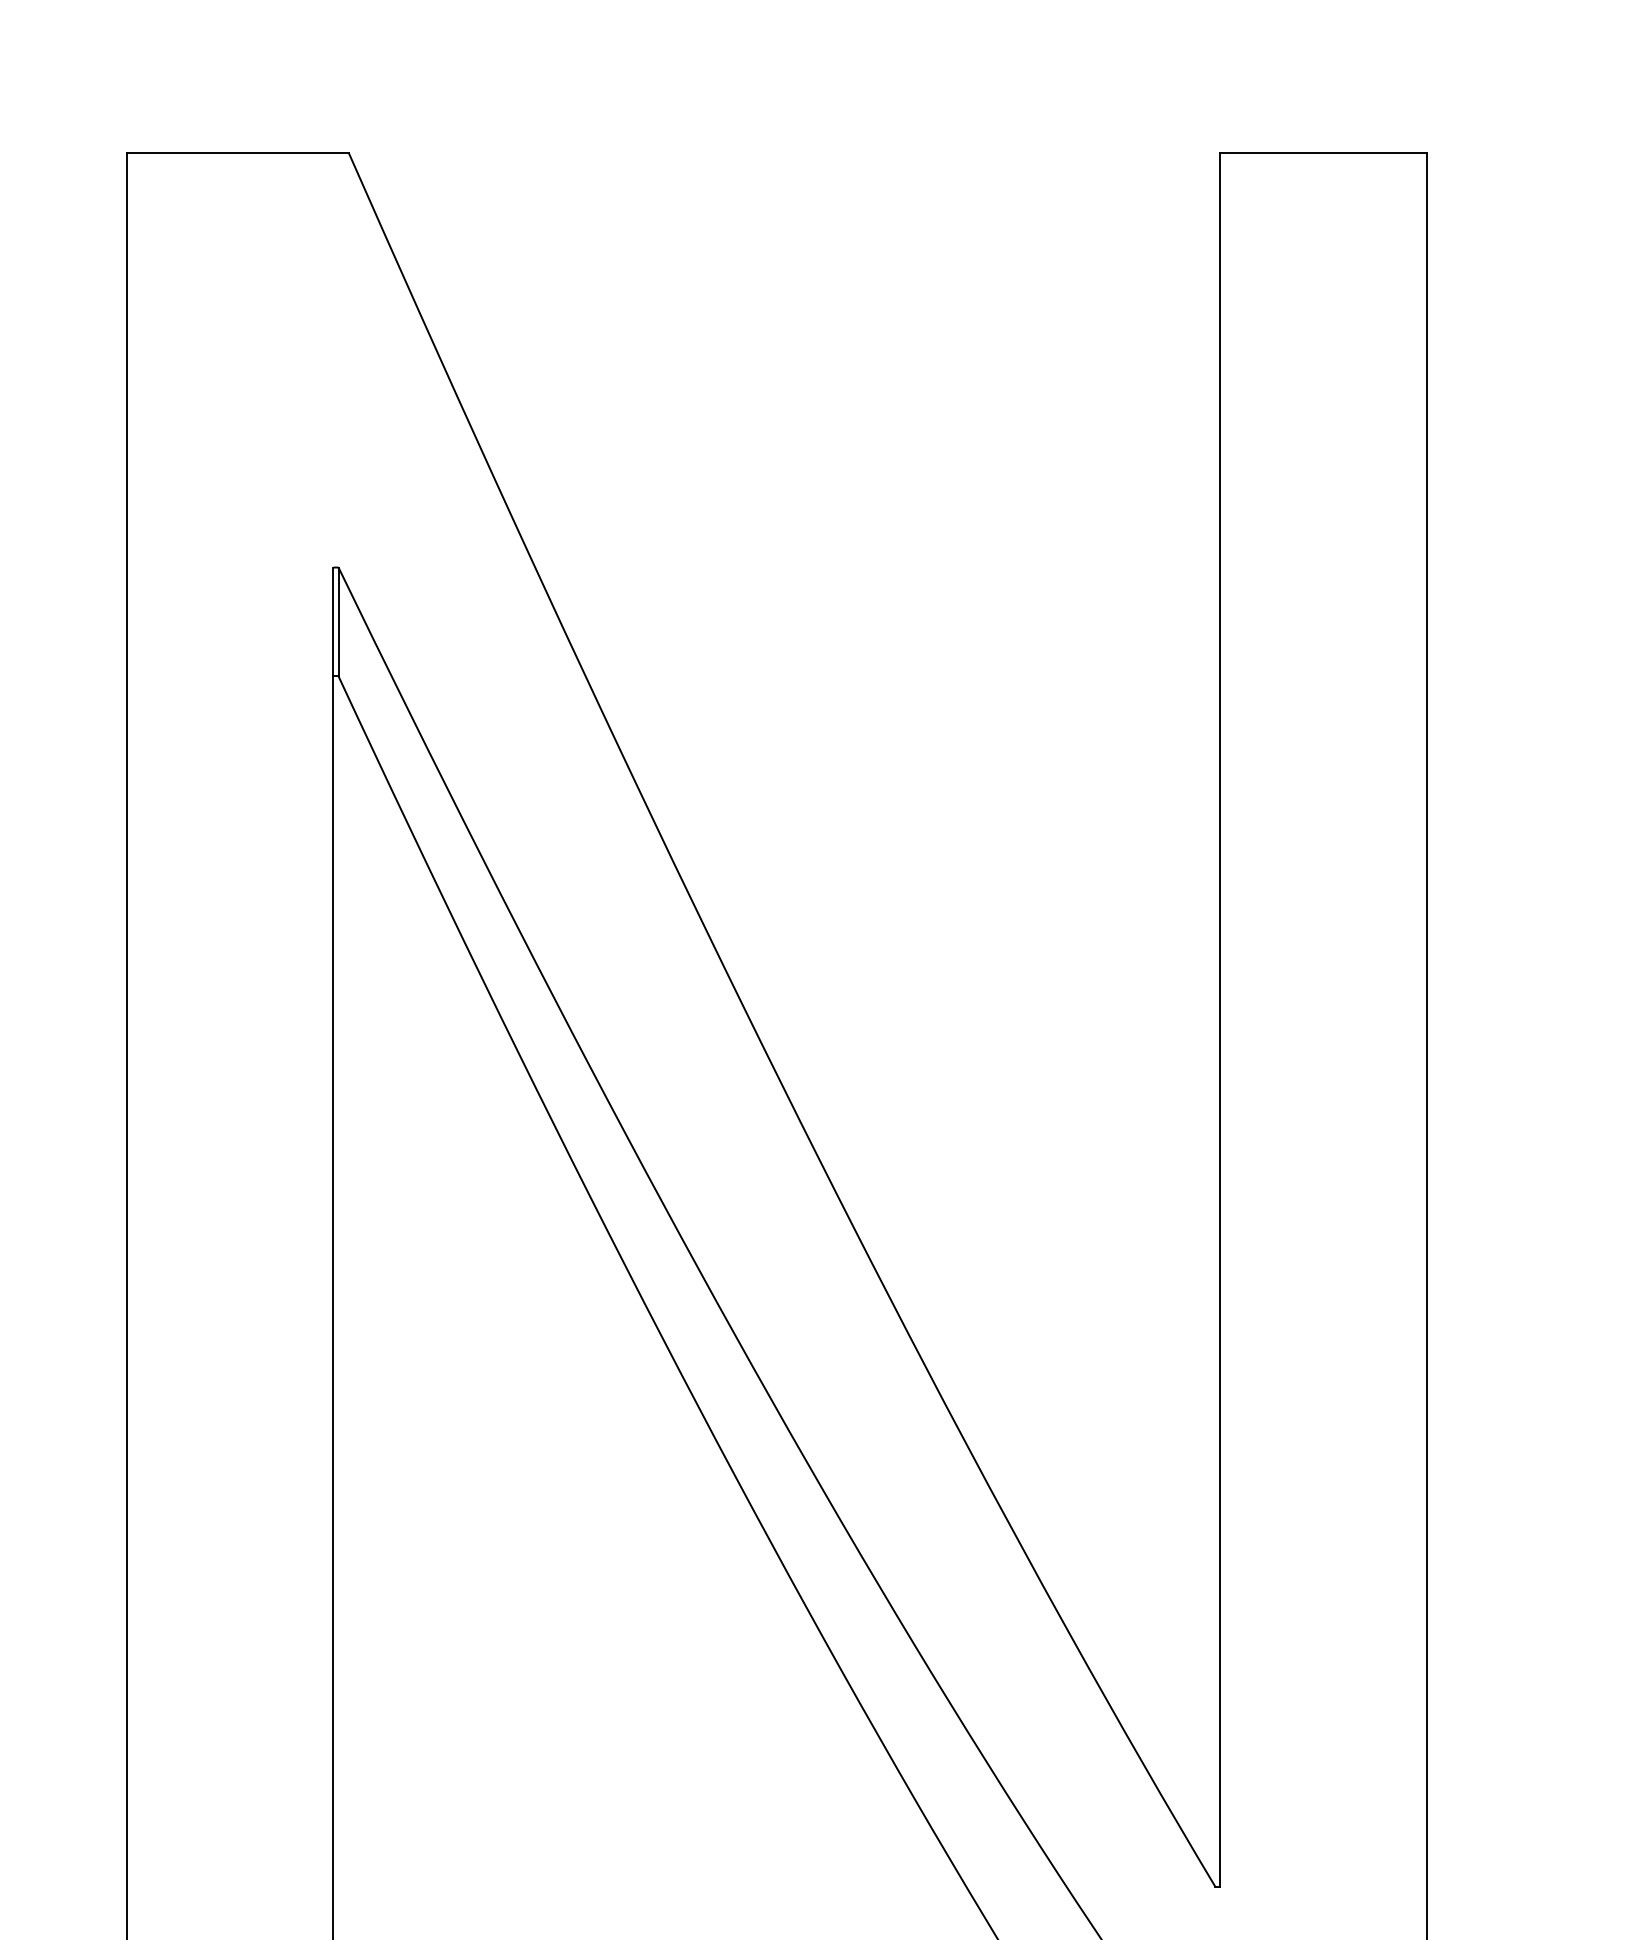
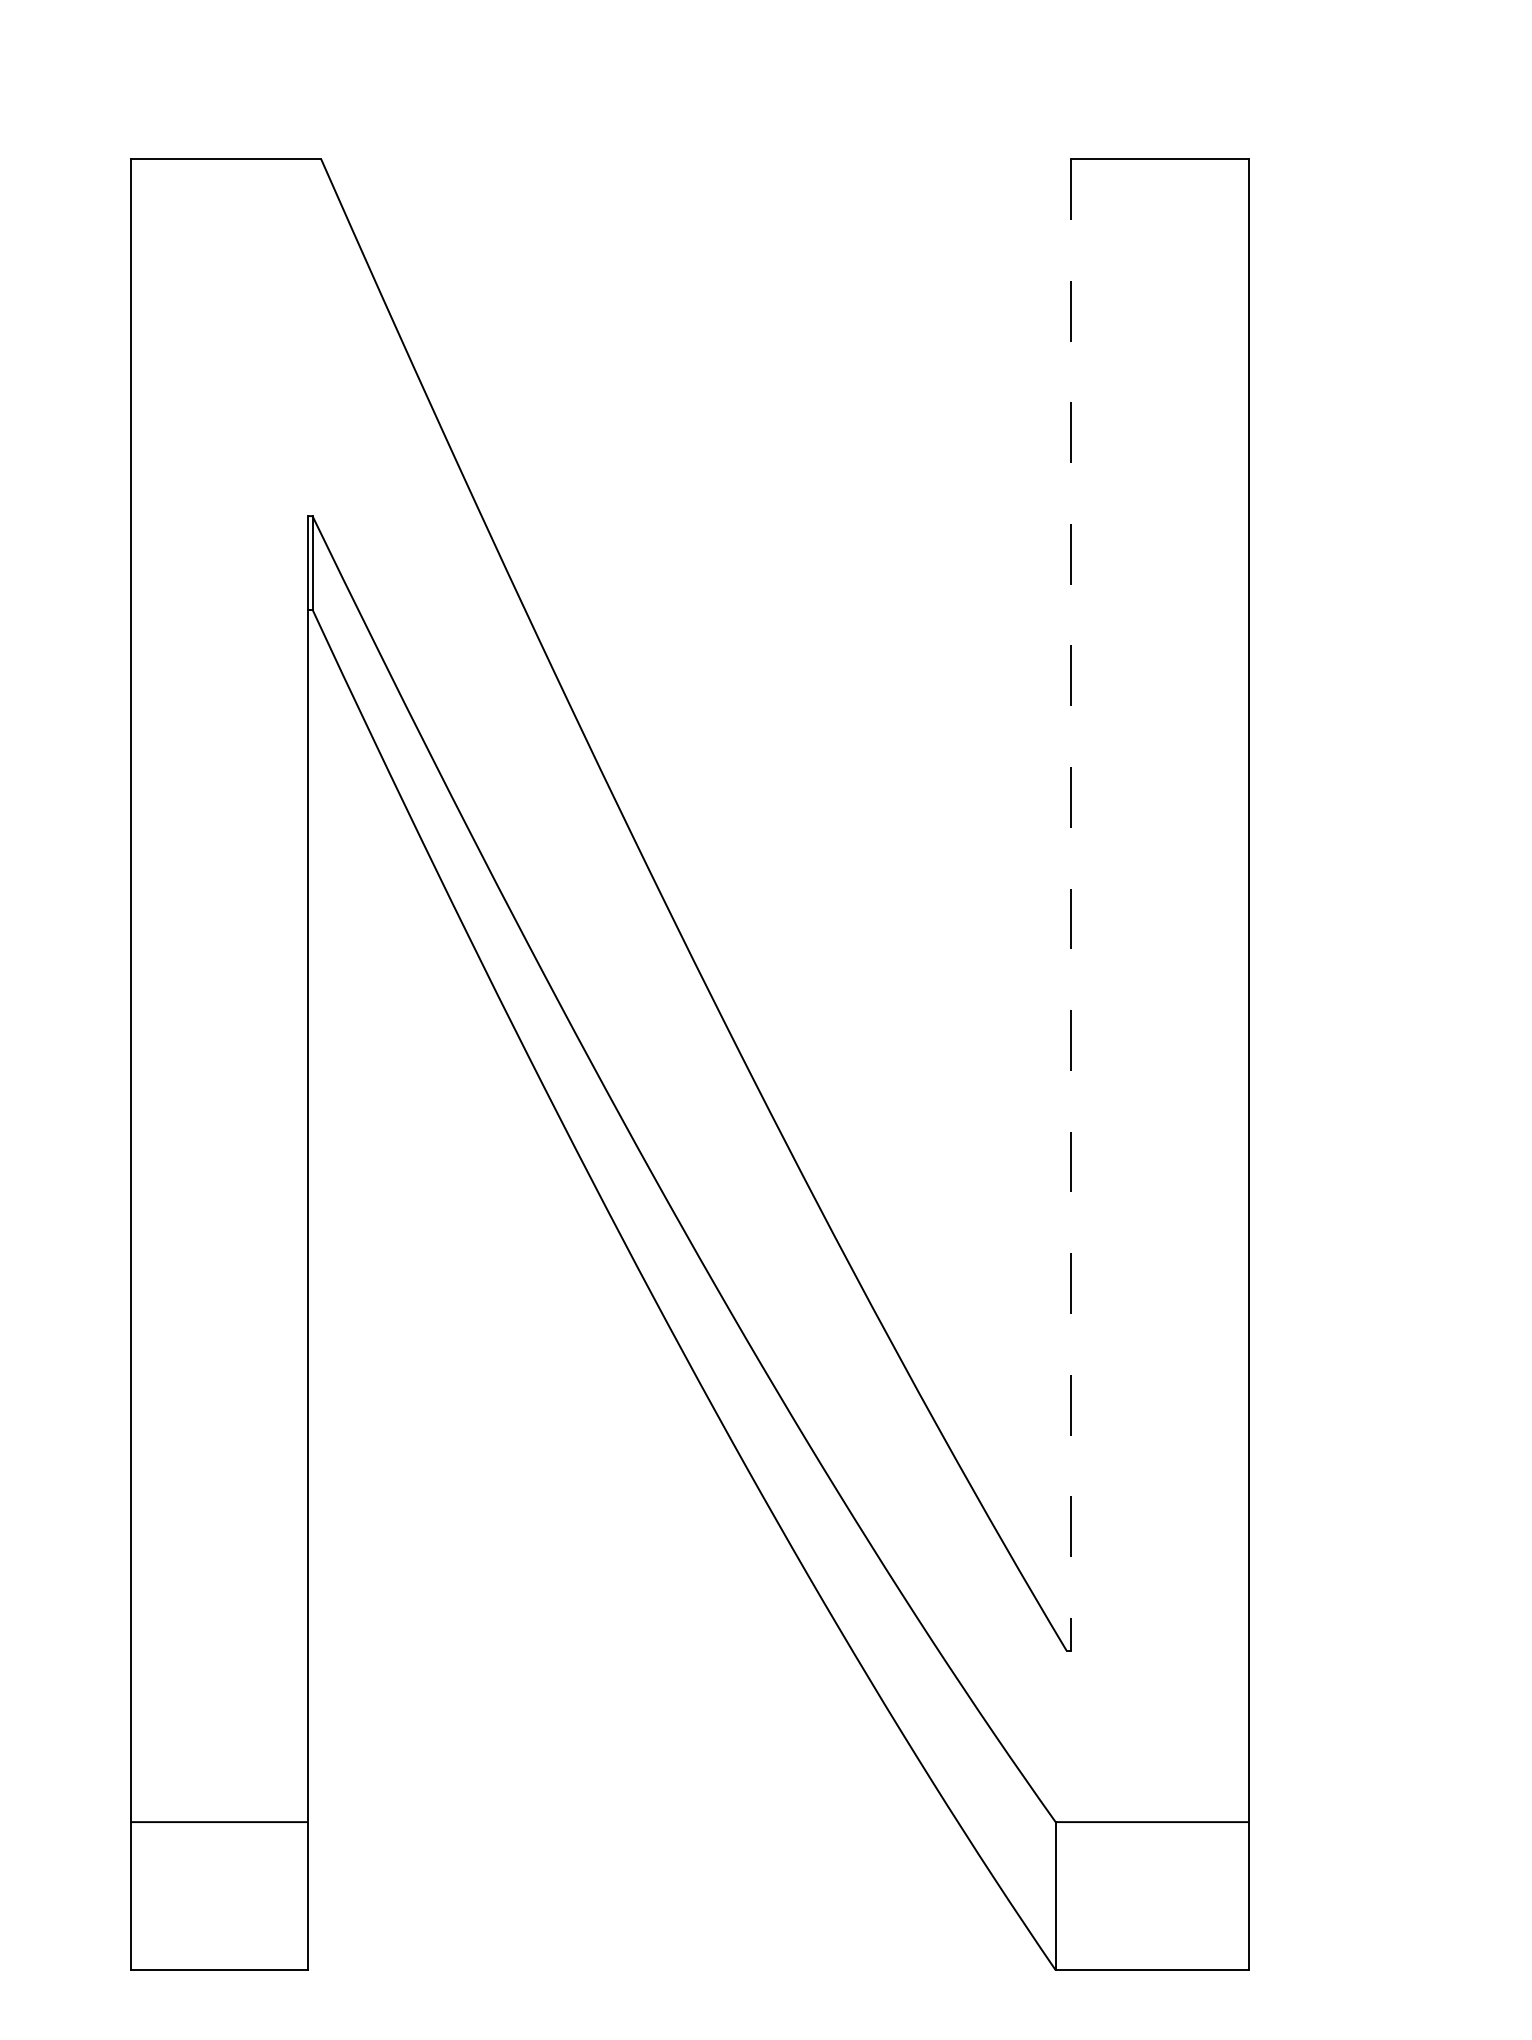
line: (1219, 1019) -> (1070, 904), solid -> dashed

